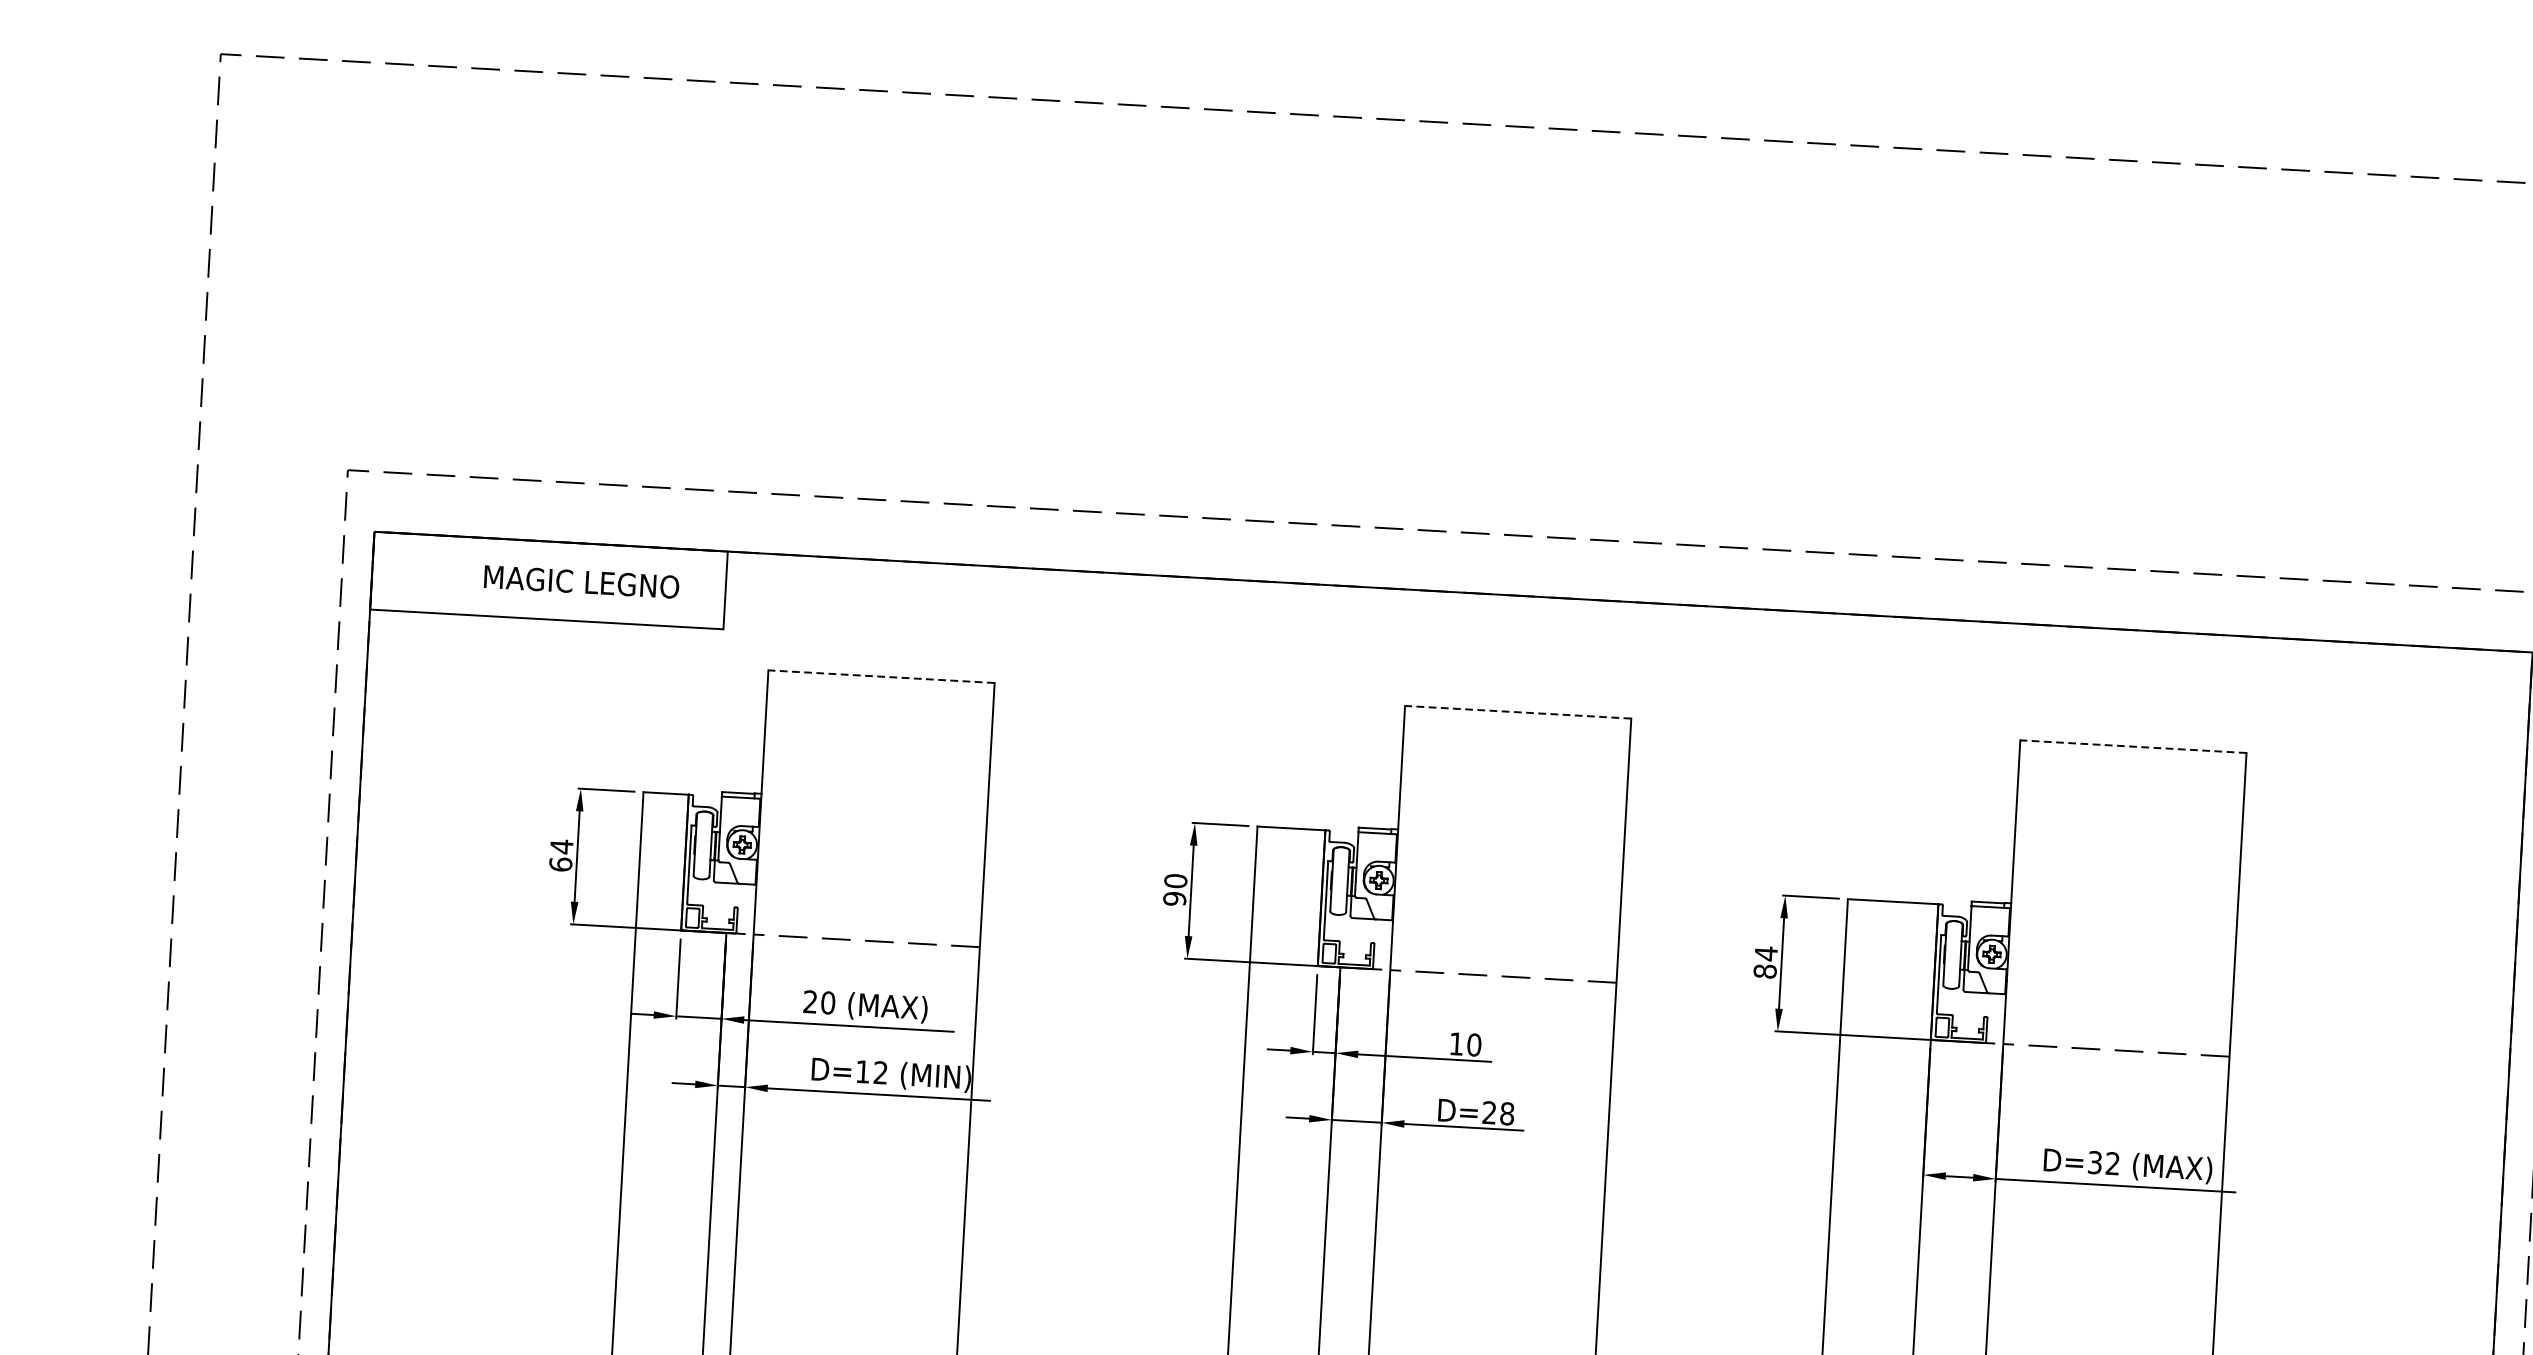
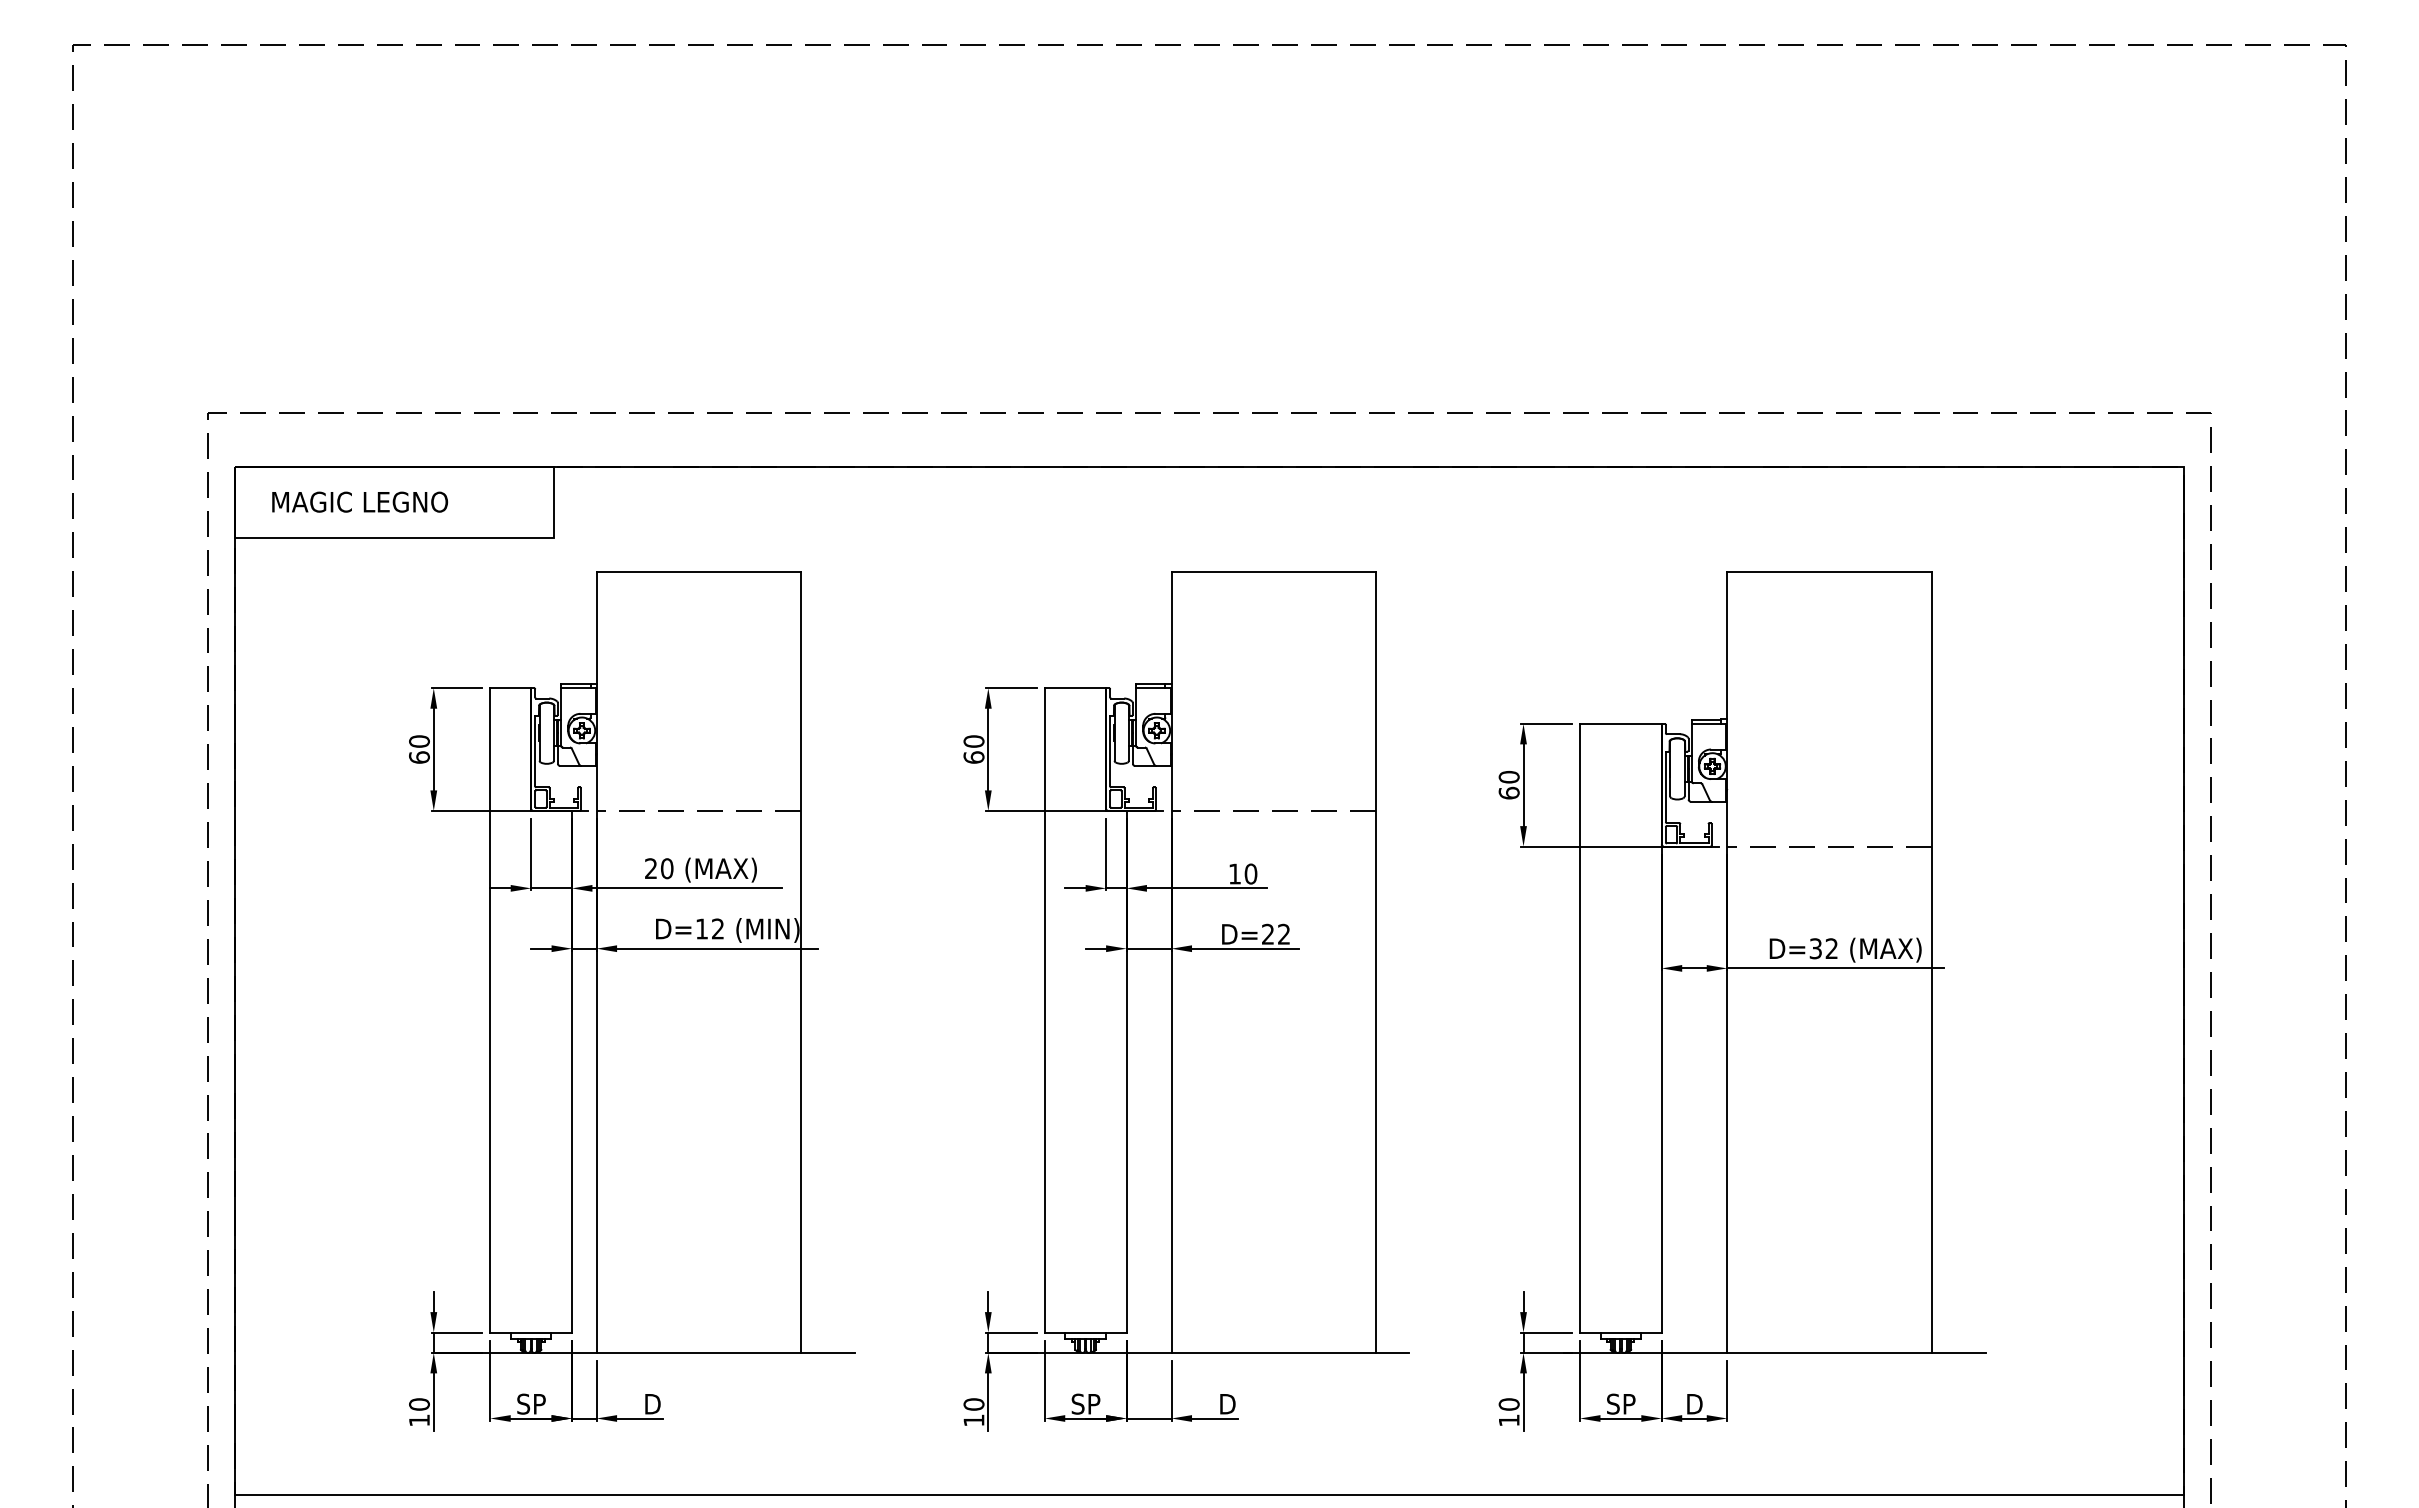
text: (582, 581) -> (360, 501), moved
line: (881, 676) -> (698, 572), dashed -> solid
line: (1517, 712) -> (1273, 572), dashed -> solid
line: (2132, 746) -> (1828, 572), dashed -> solid
text: (561, 846) -> (419, 741), 64 -> 60
text: (1174, 898) -> (973, 757), 90 -> 60
text: (1764, 961) -> (1508, 784), 84 -> 60
text: (1507, 1112) -> (1284, 933), D=28 -> D=22

